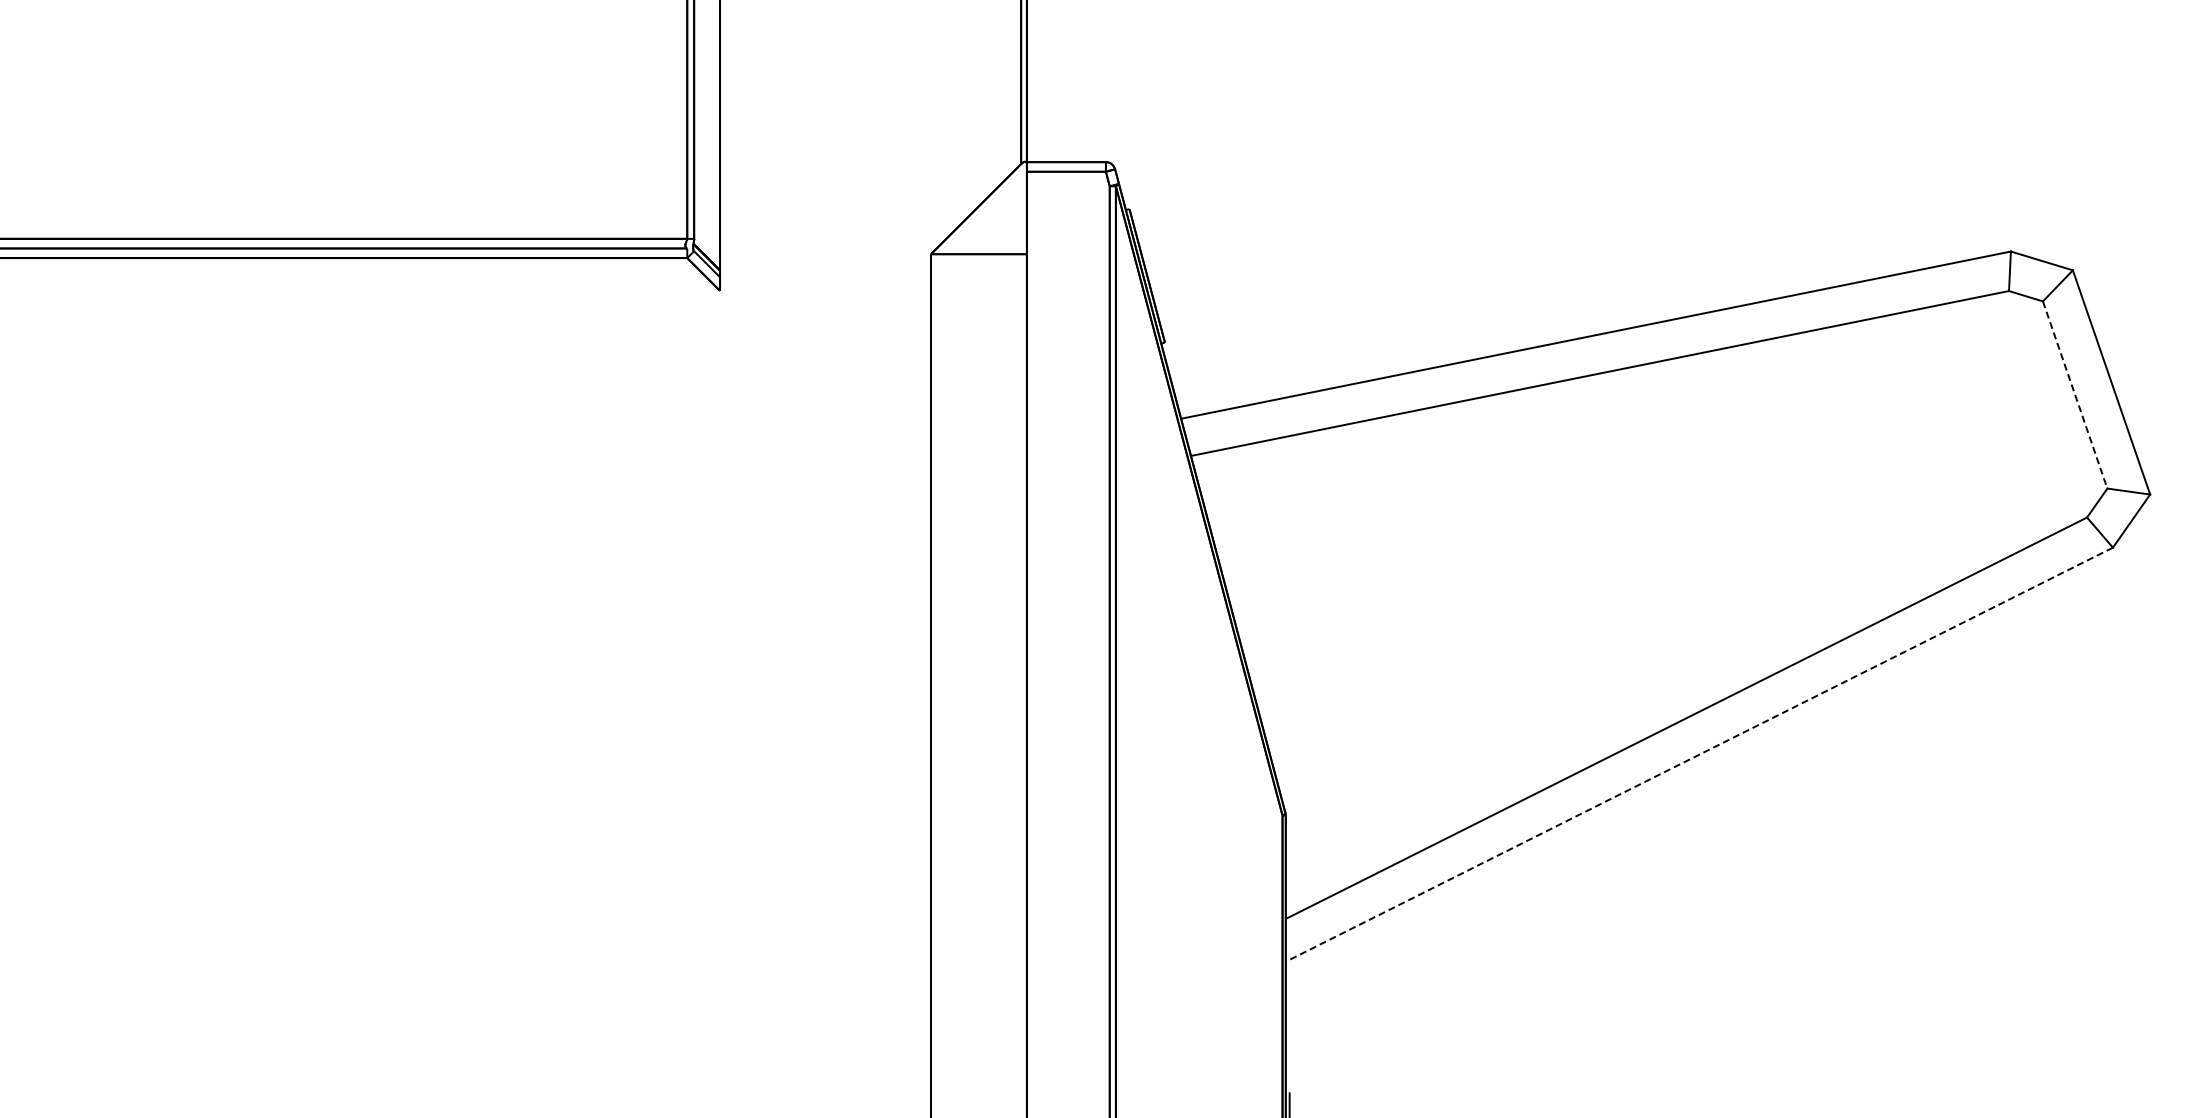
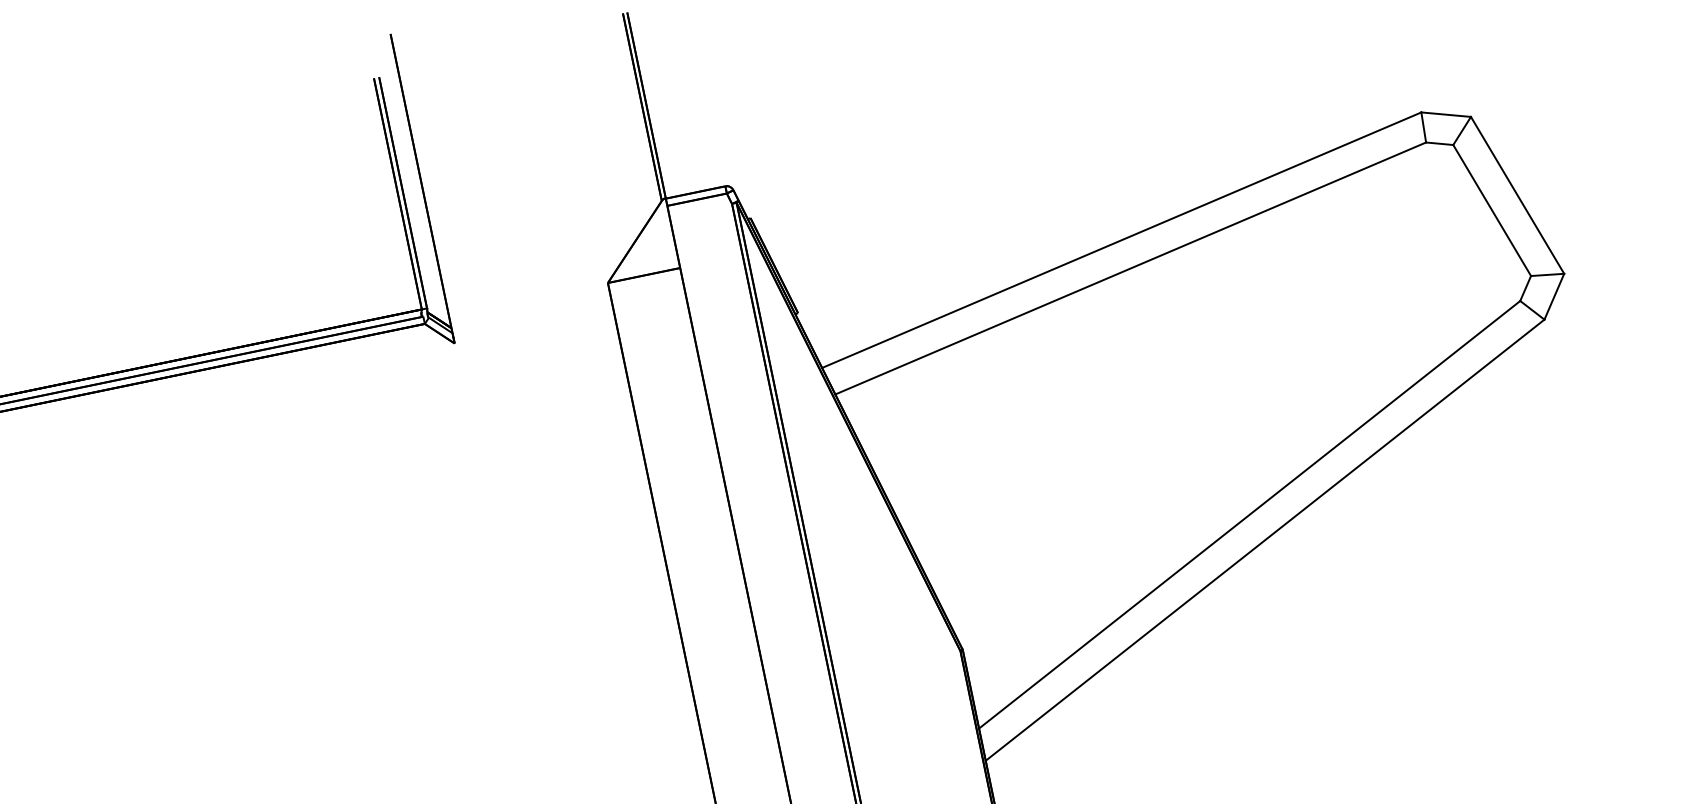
line: (2075, 395) -> (1492, 210), dashed -> solid
line: (1698, 754) -> (1264, 540), dashed -> solid

